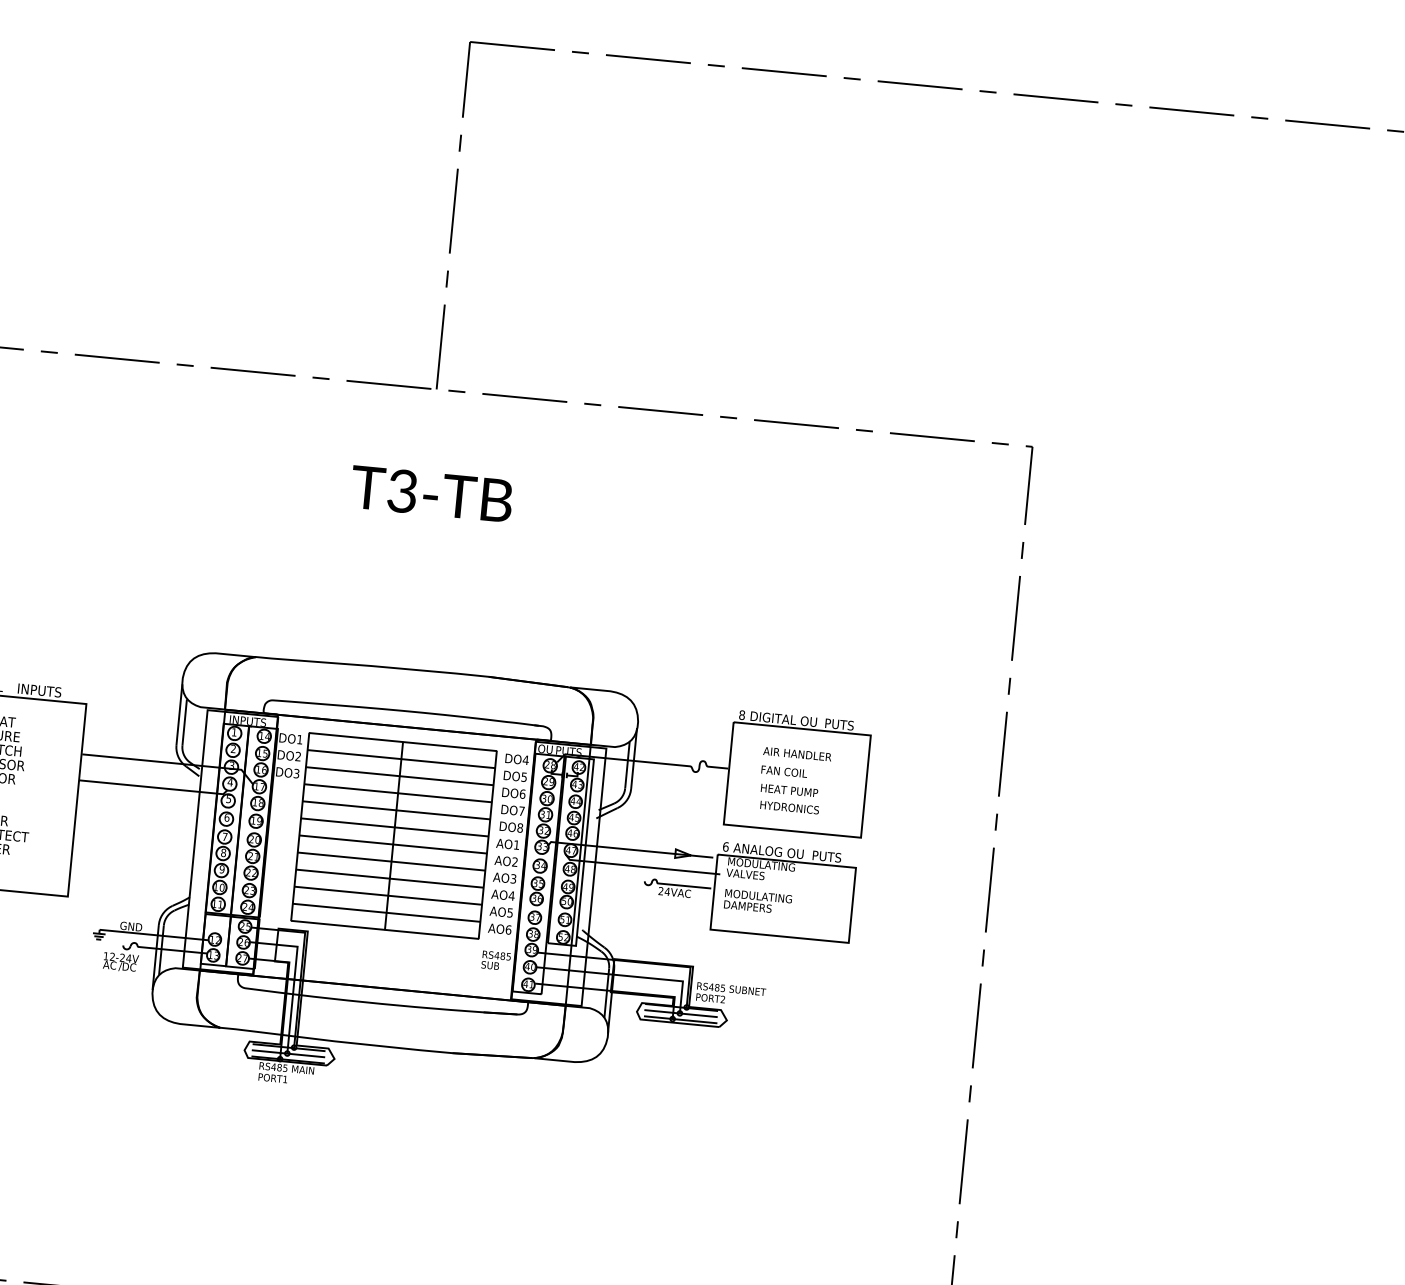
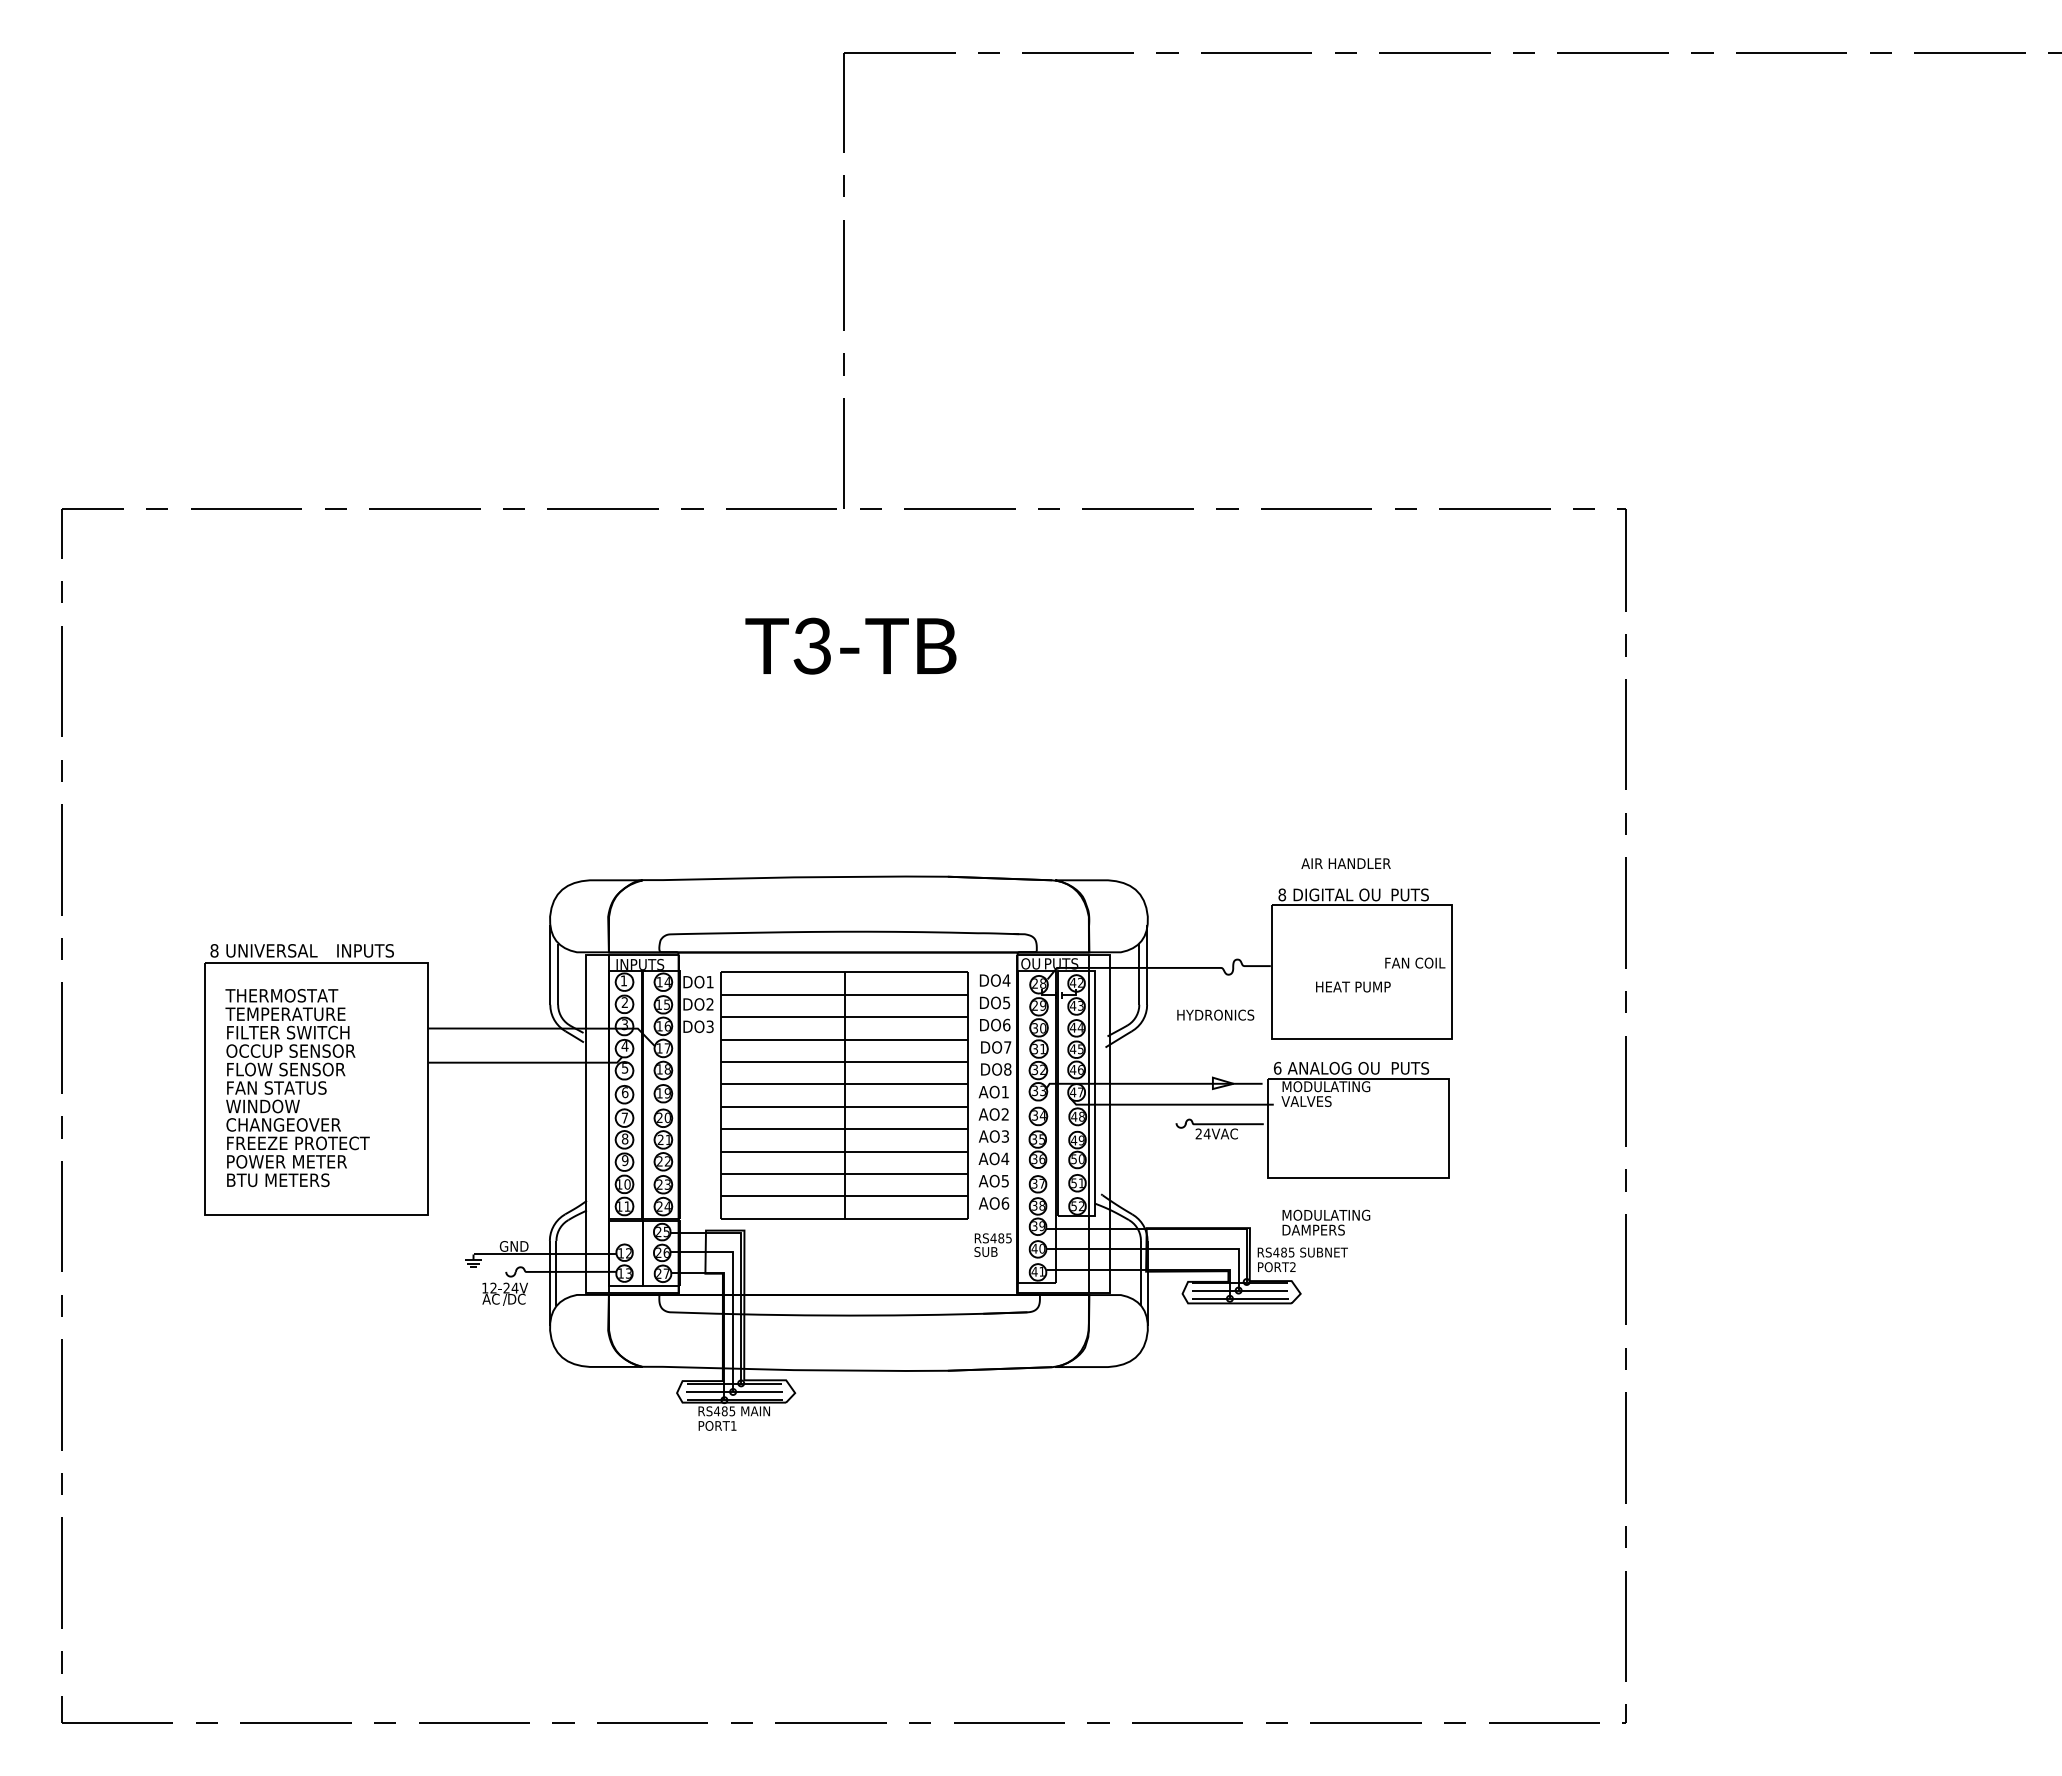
text: (797, 753) -> (1345, 863), moved
text: (784, 771) -> (1415, 962), moved
text: (789, 807) -> (1215, 1014), moved
text: (758, 901) -> (1326, 1222), moved

